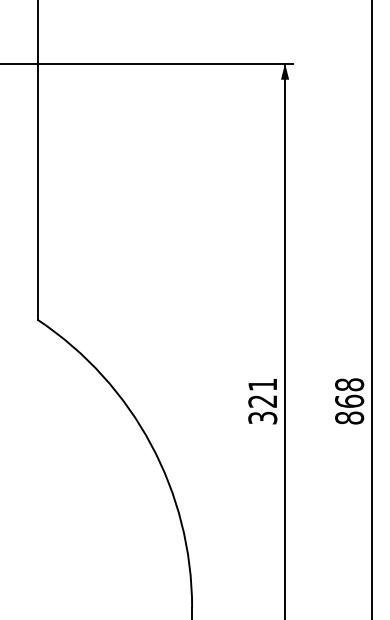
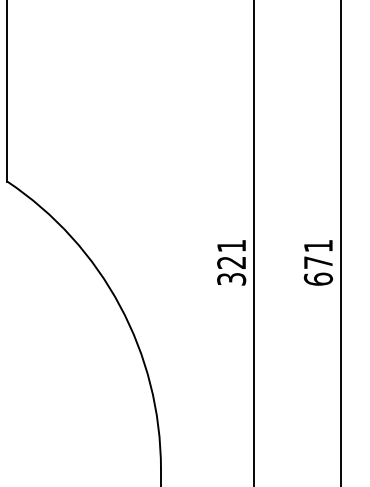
text: (349, 401) -> (318, 262), 868 -> 671

